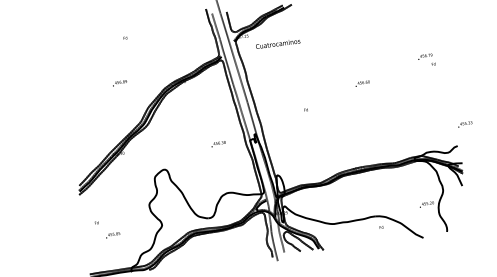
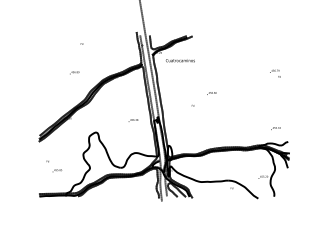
text: (426, 59) -> (275, 73), moved
text: (362, 83) -> (211, 93), moved
text: (464, 124) -> (275, 128), moved

